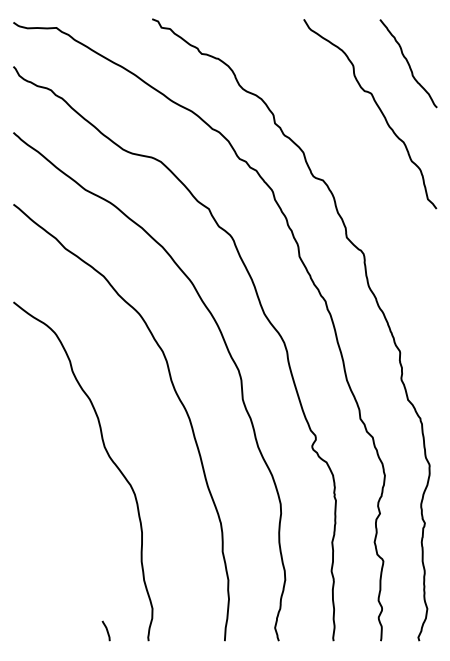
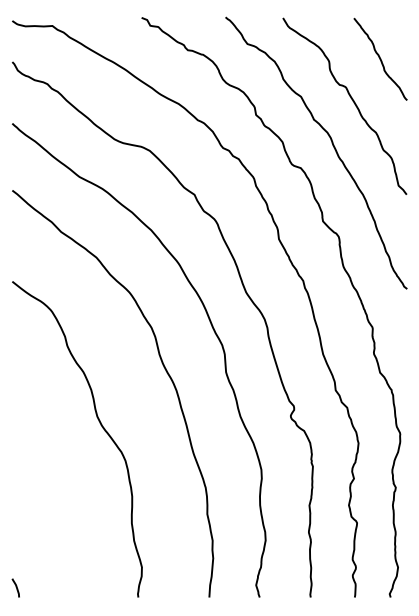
curve: (356, 155) -> (332, 144), added
curve: (106, 630) -> (16, 587), moved

